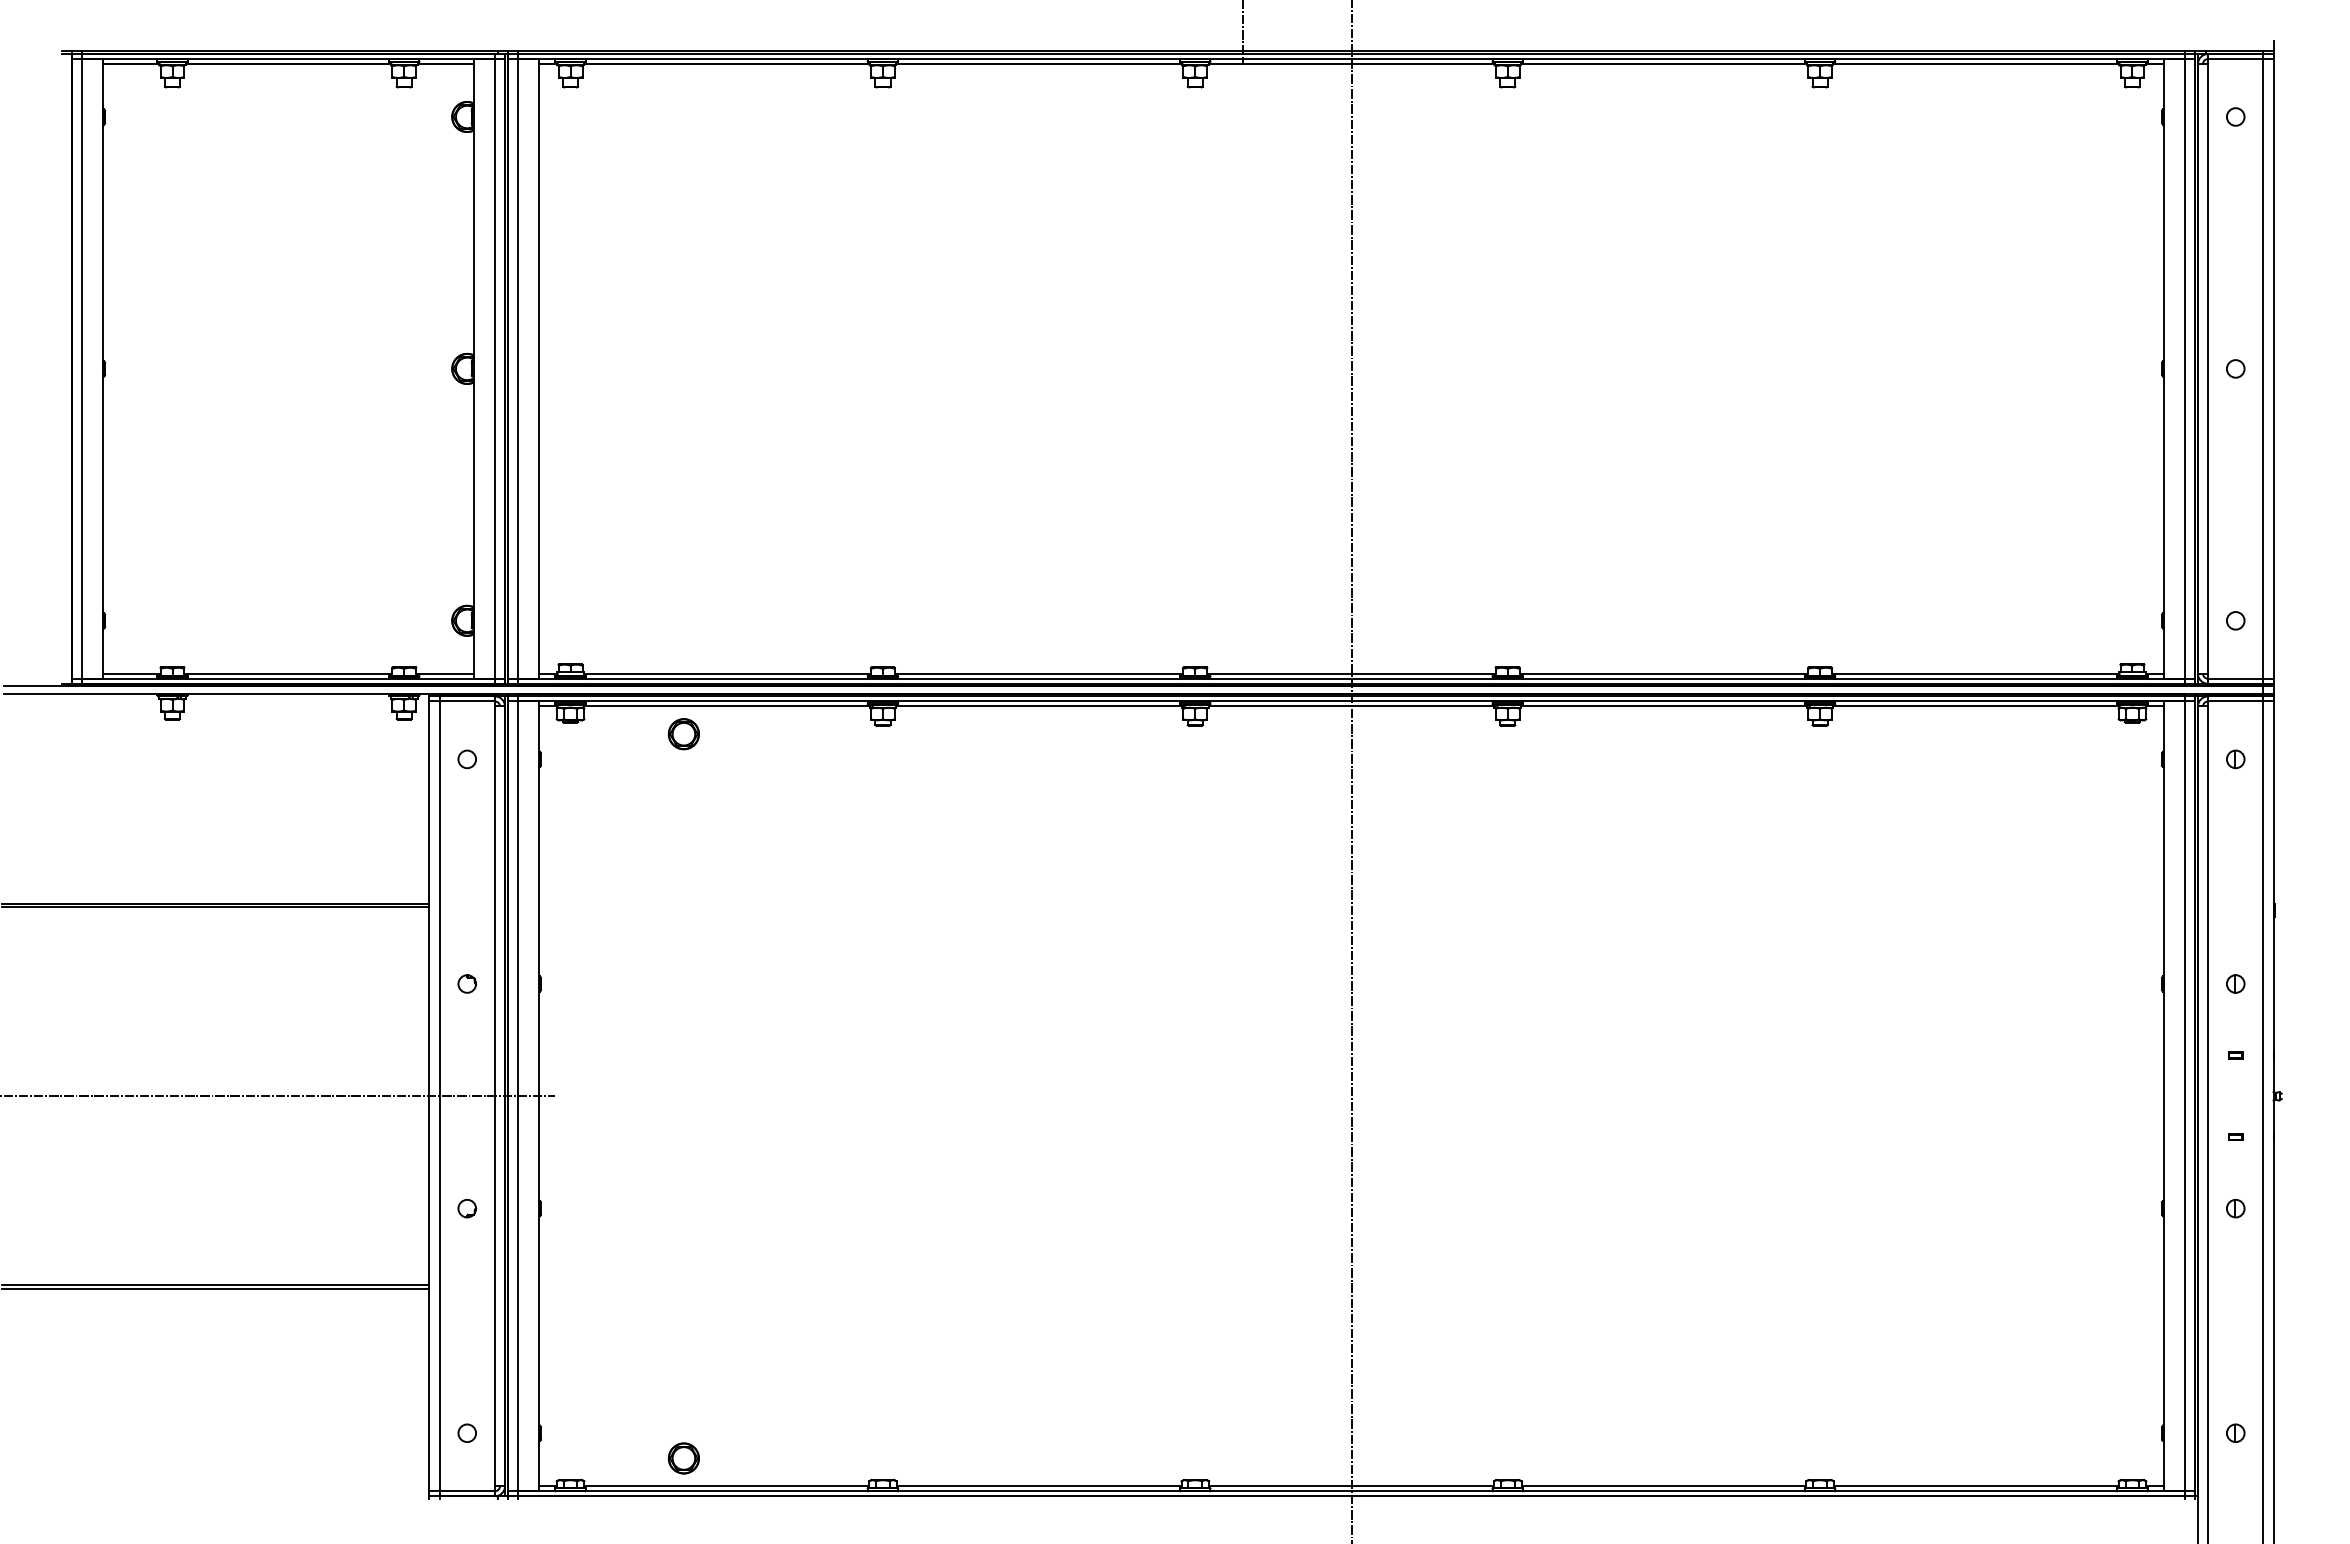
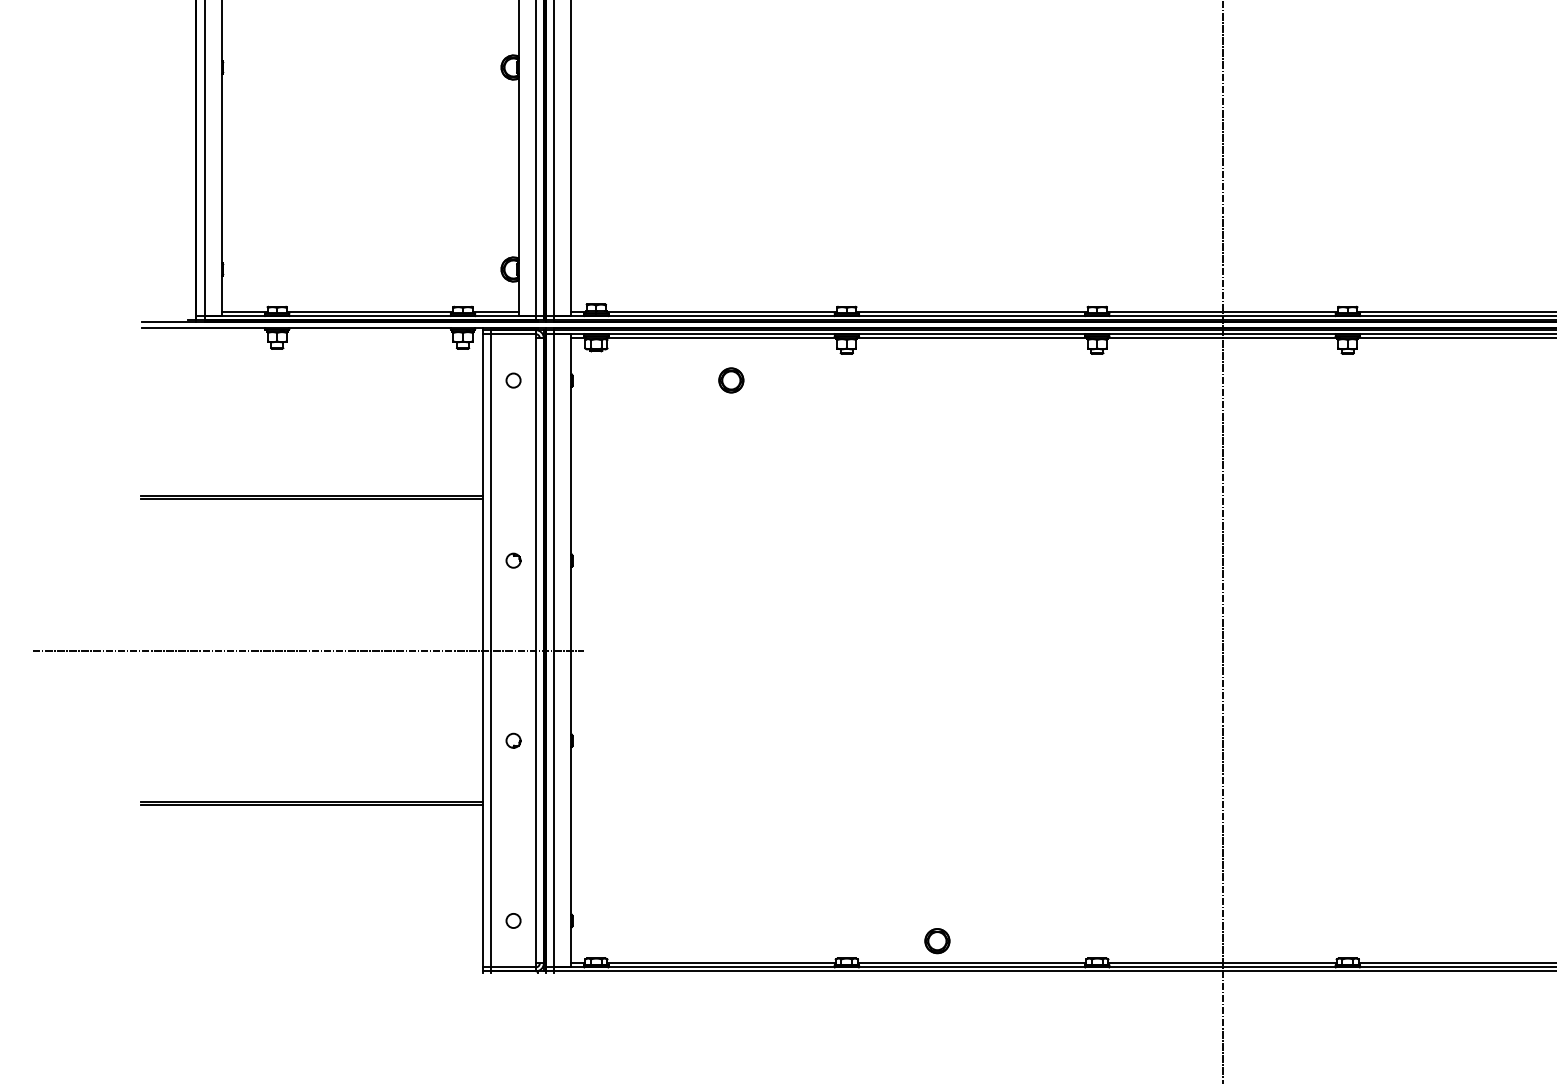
part: (683, 734) -> (731, 380), moved
part: (683, 1458) -> (937, 941), moved

